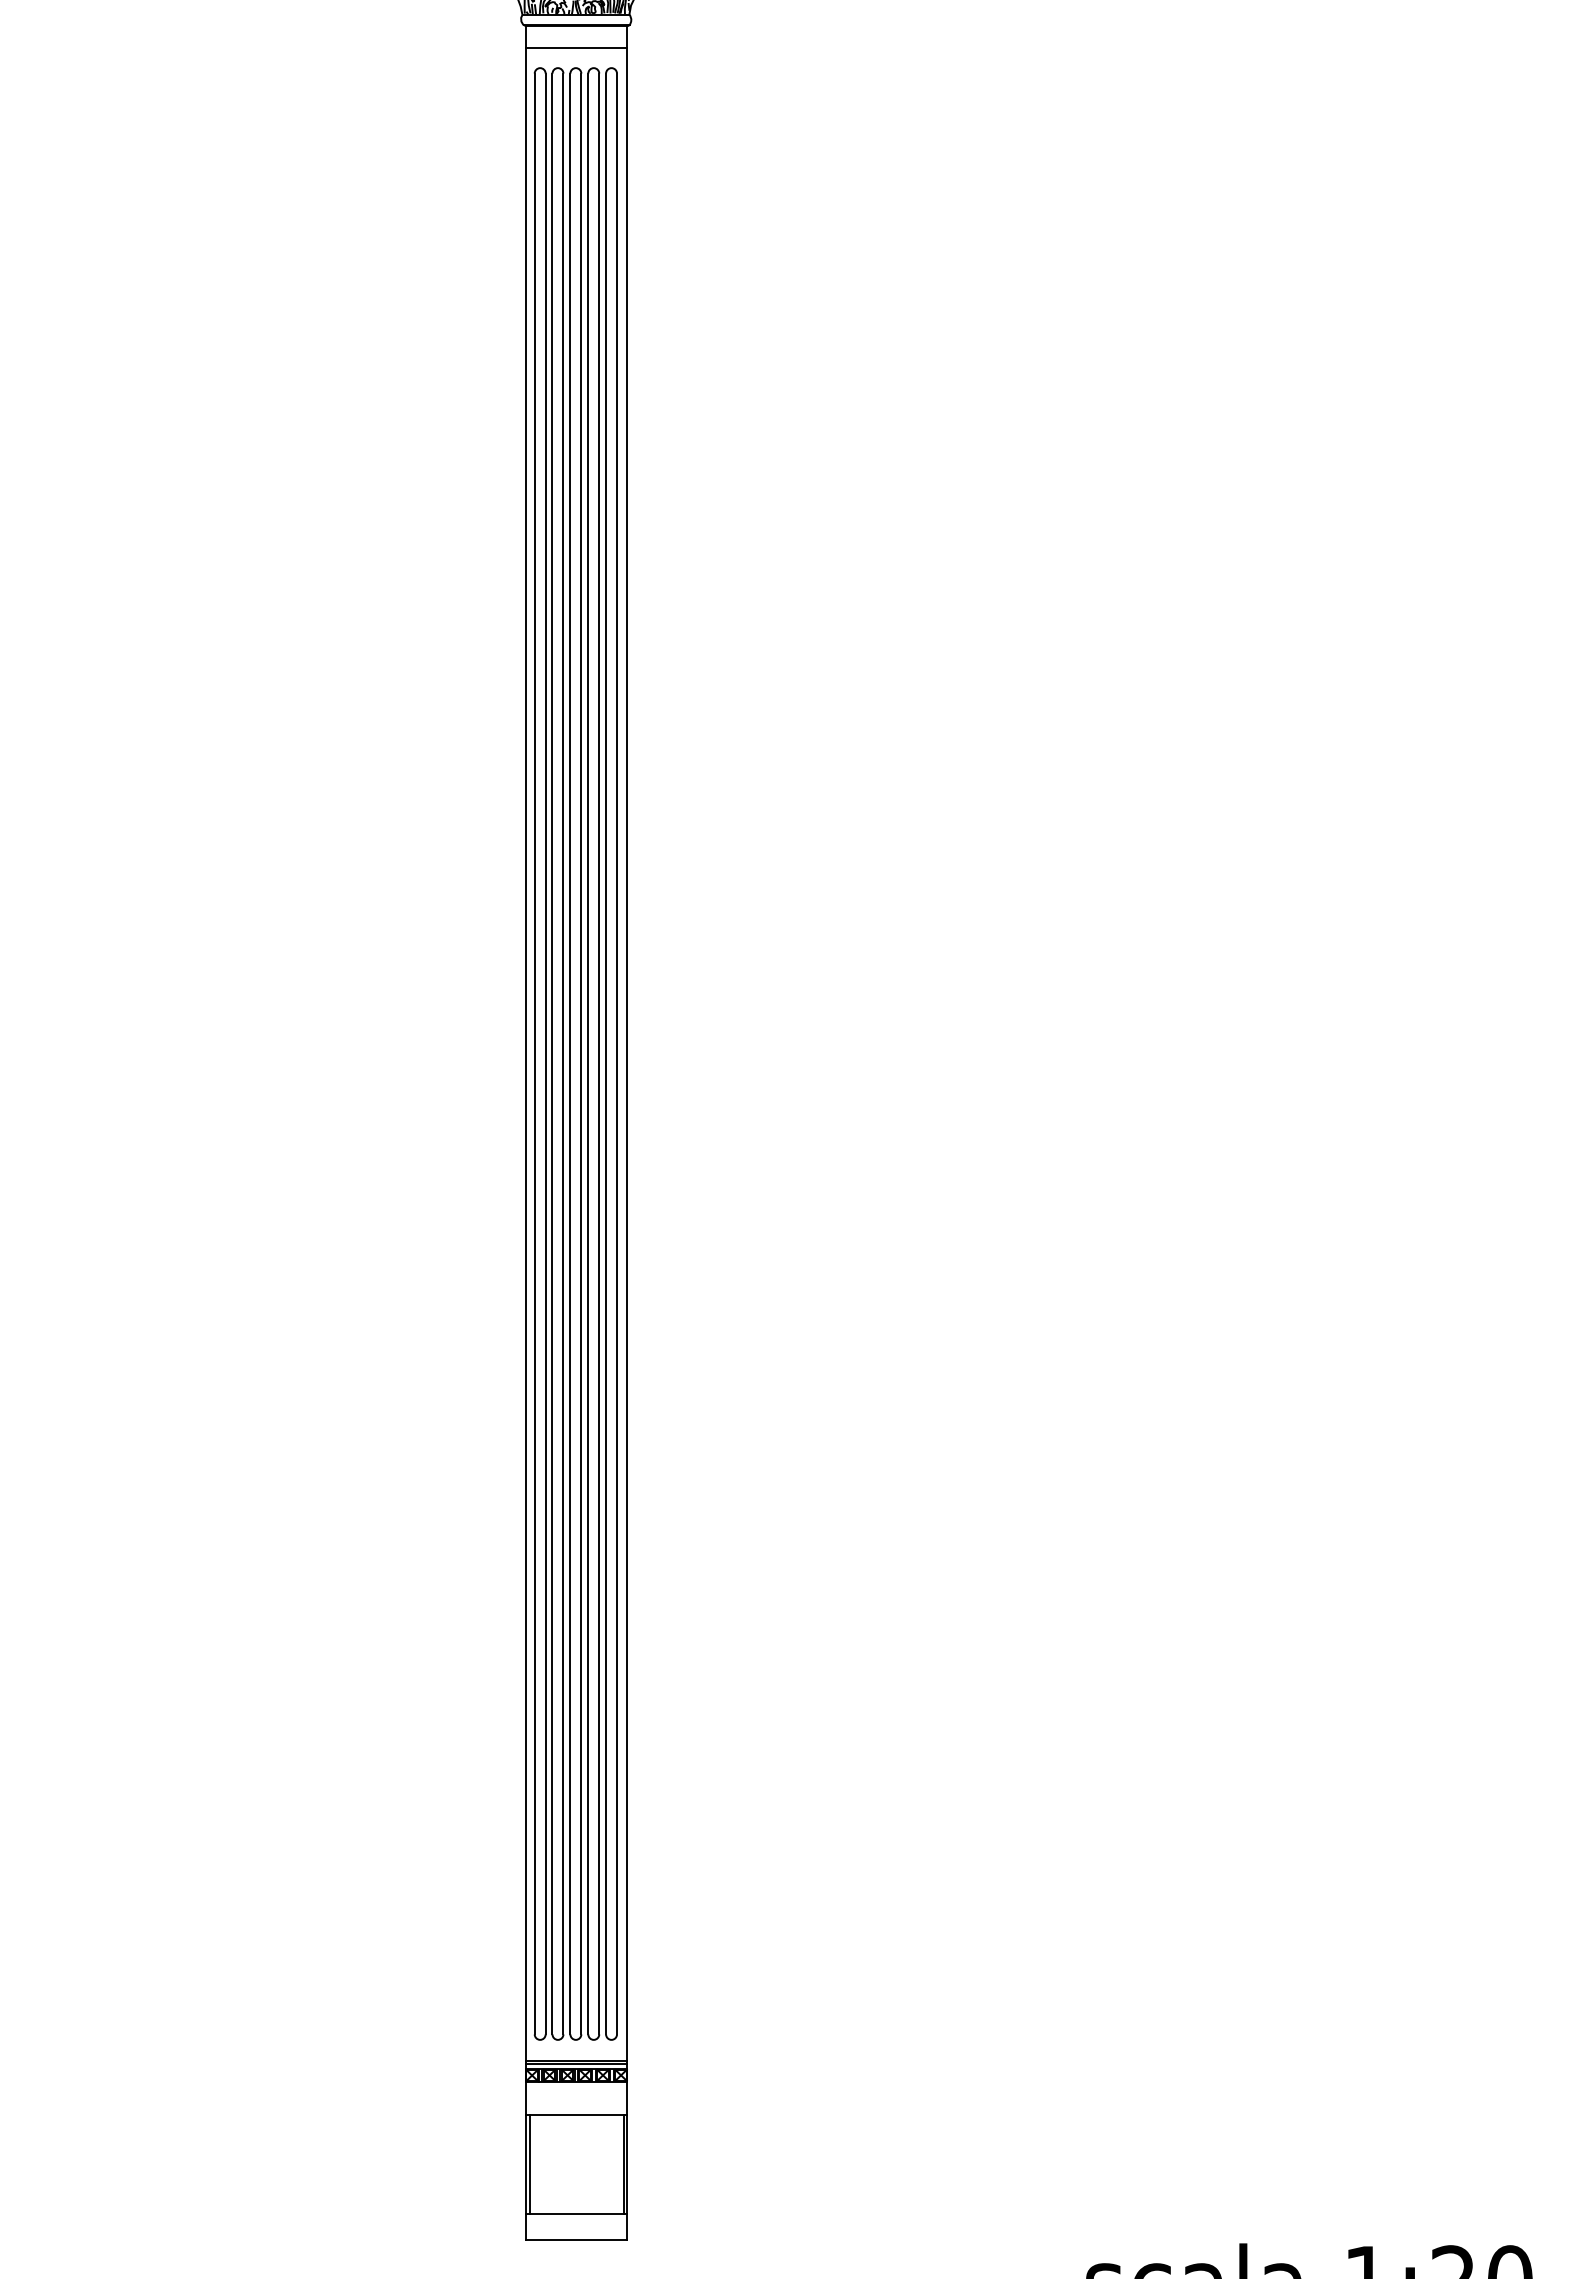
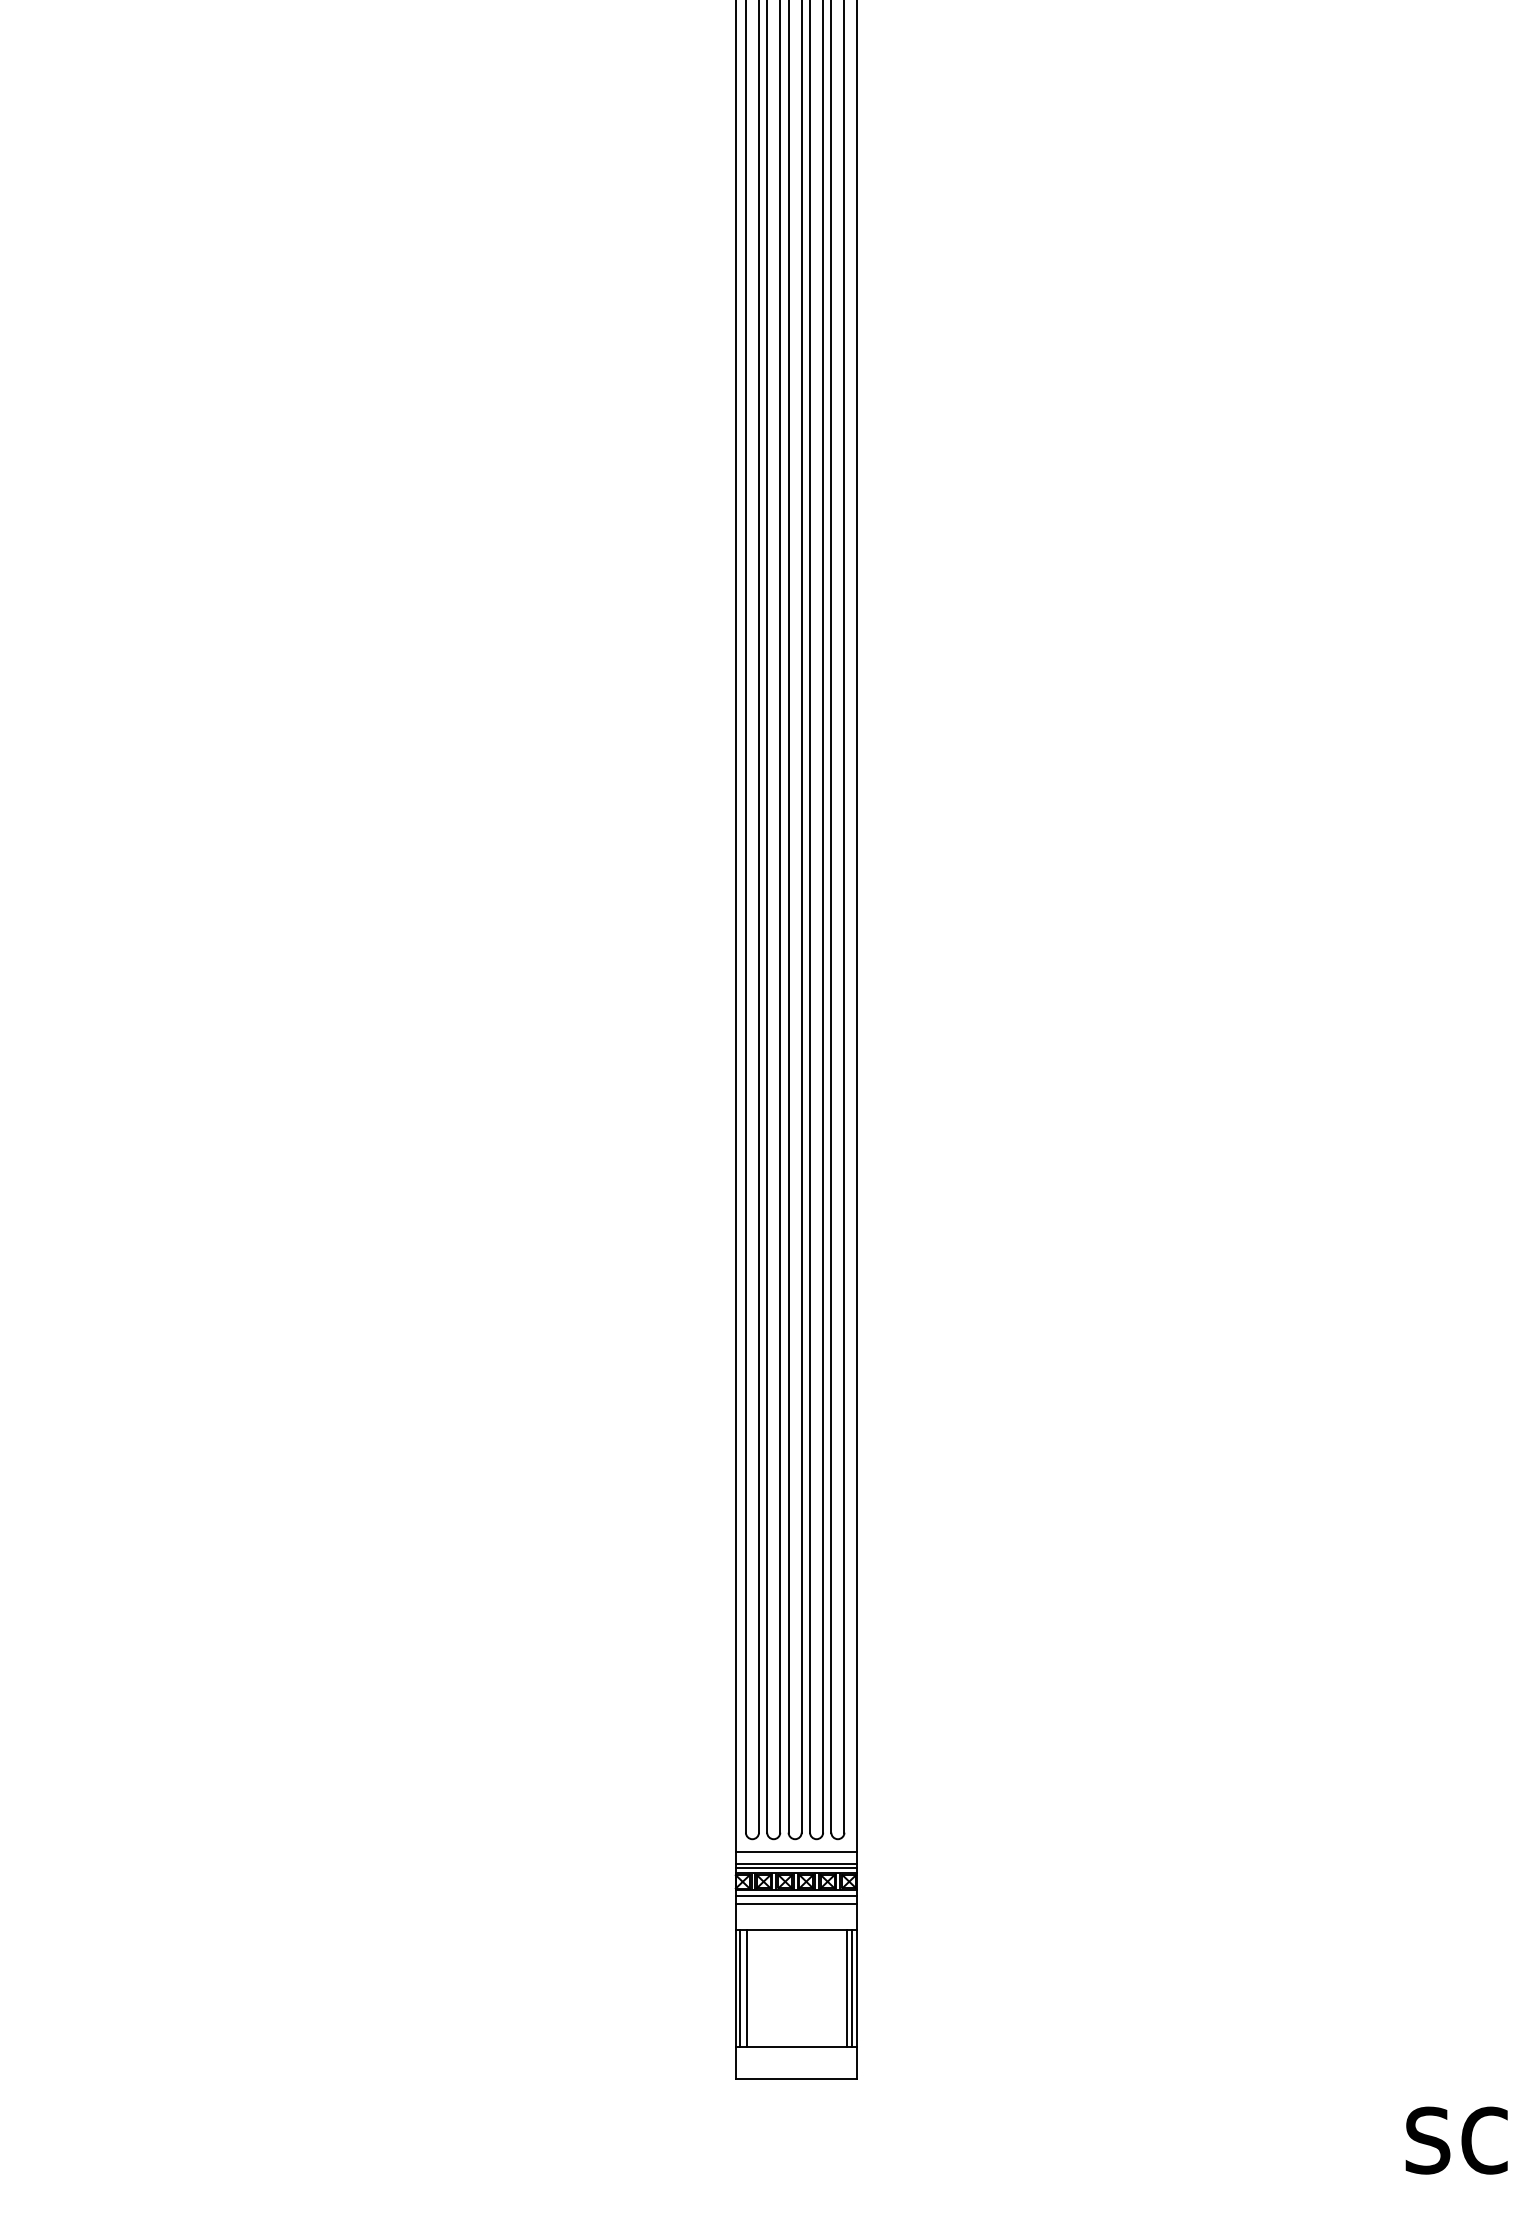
line: (576, 2050) -> (795, 1851), added
line: (576, 2087) -> (795, 1896), added
line: (576, 2093) -> (795, 1903), added
line: (535, 2164) -> (746, 1988), added
line: (618, 2164) -> (846, 1988), added

